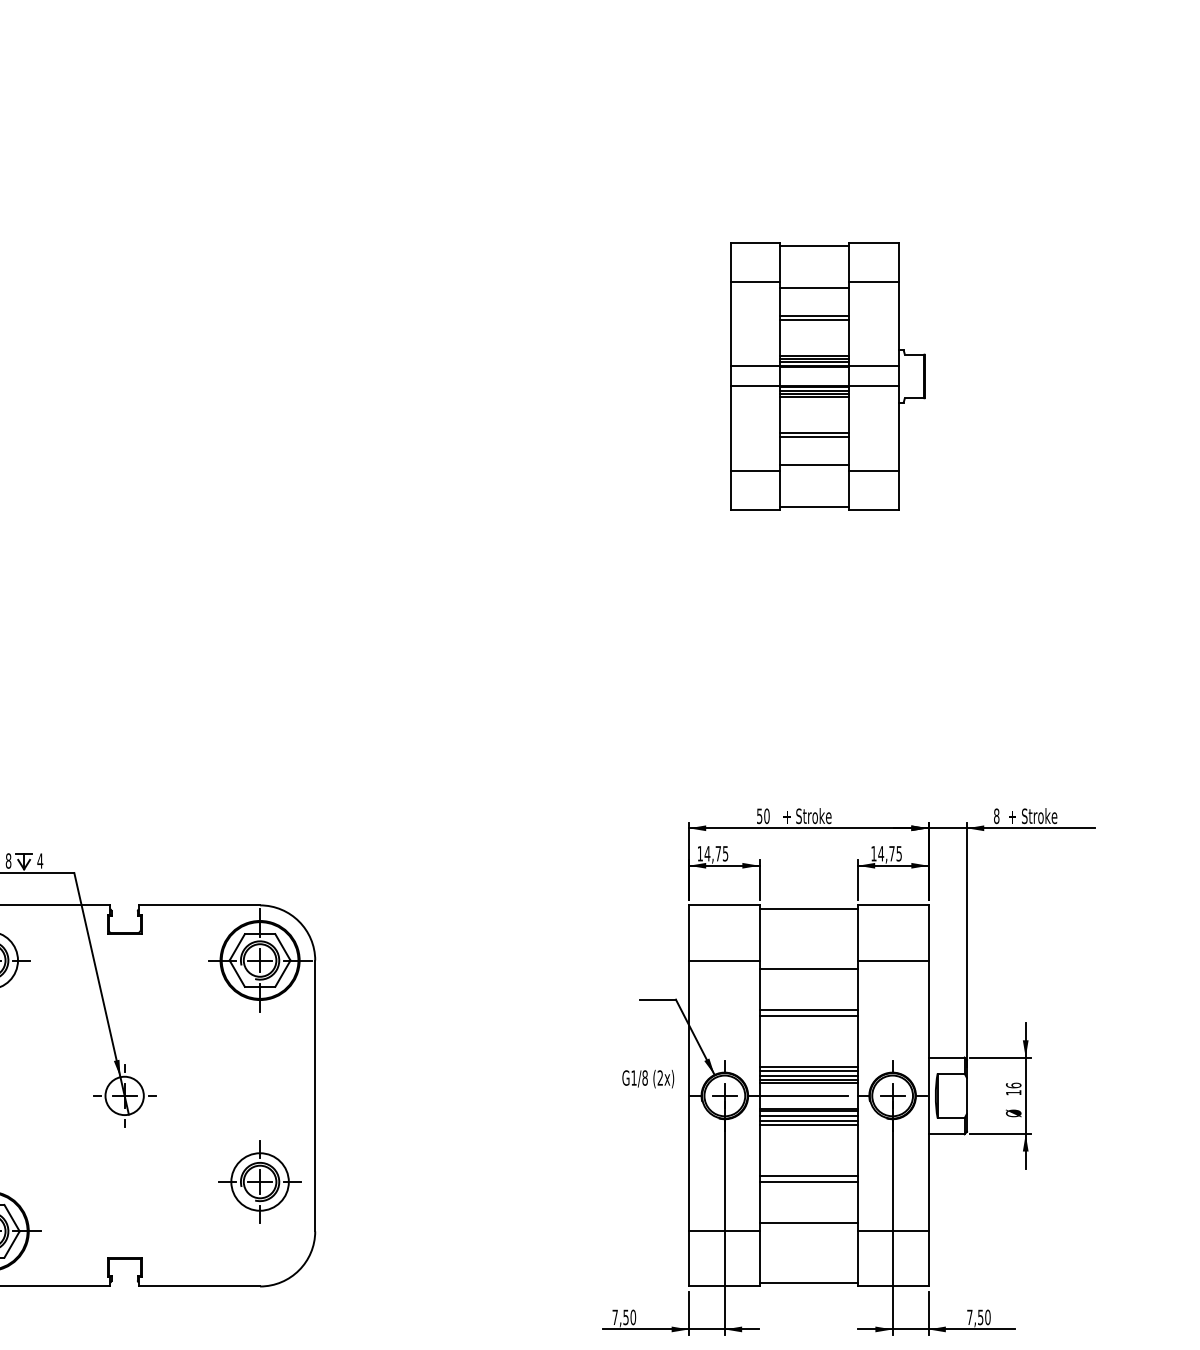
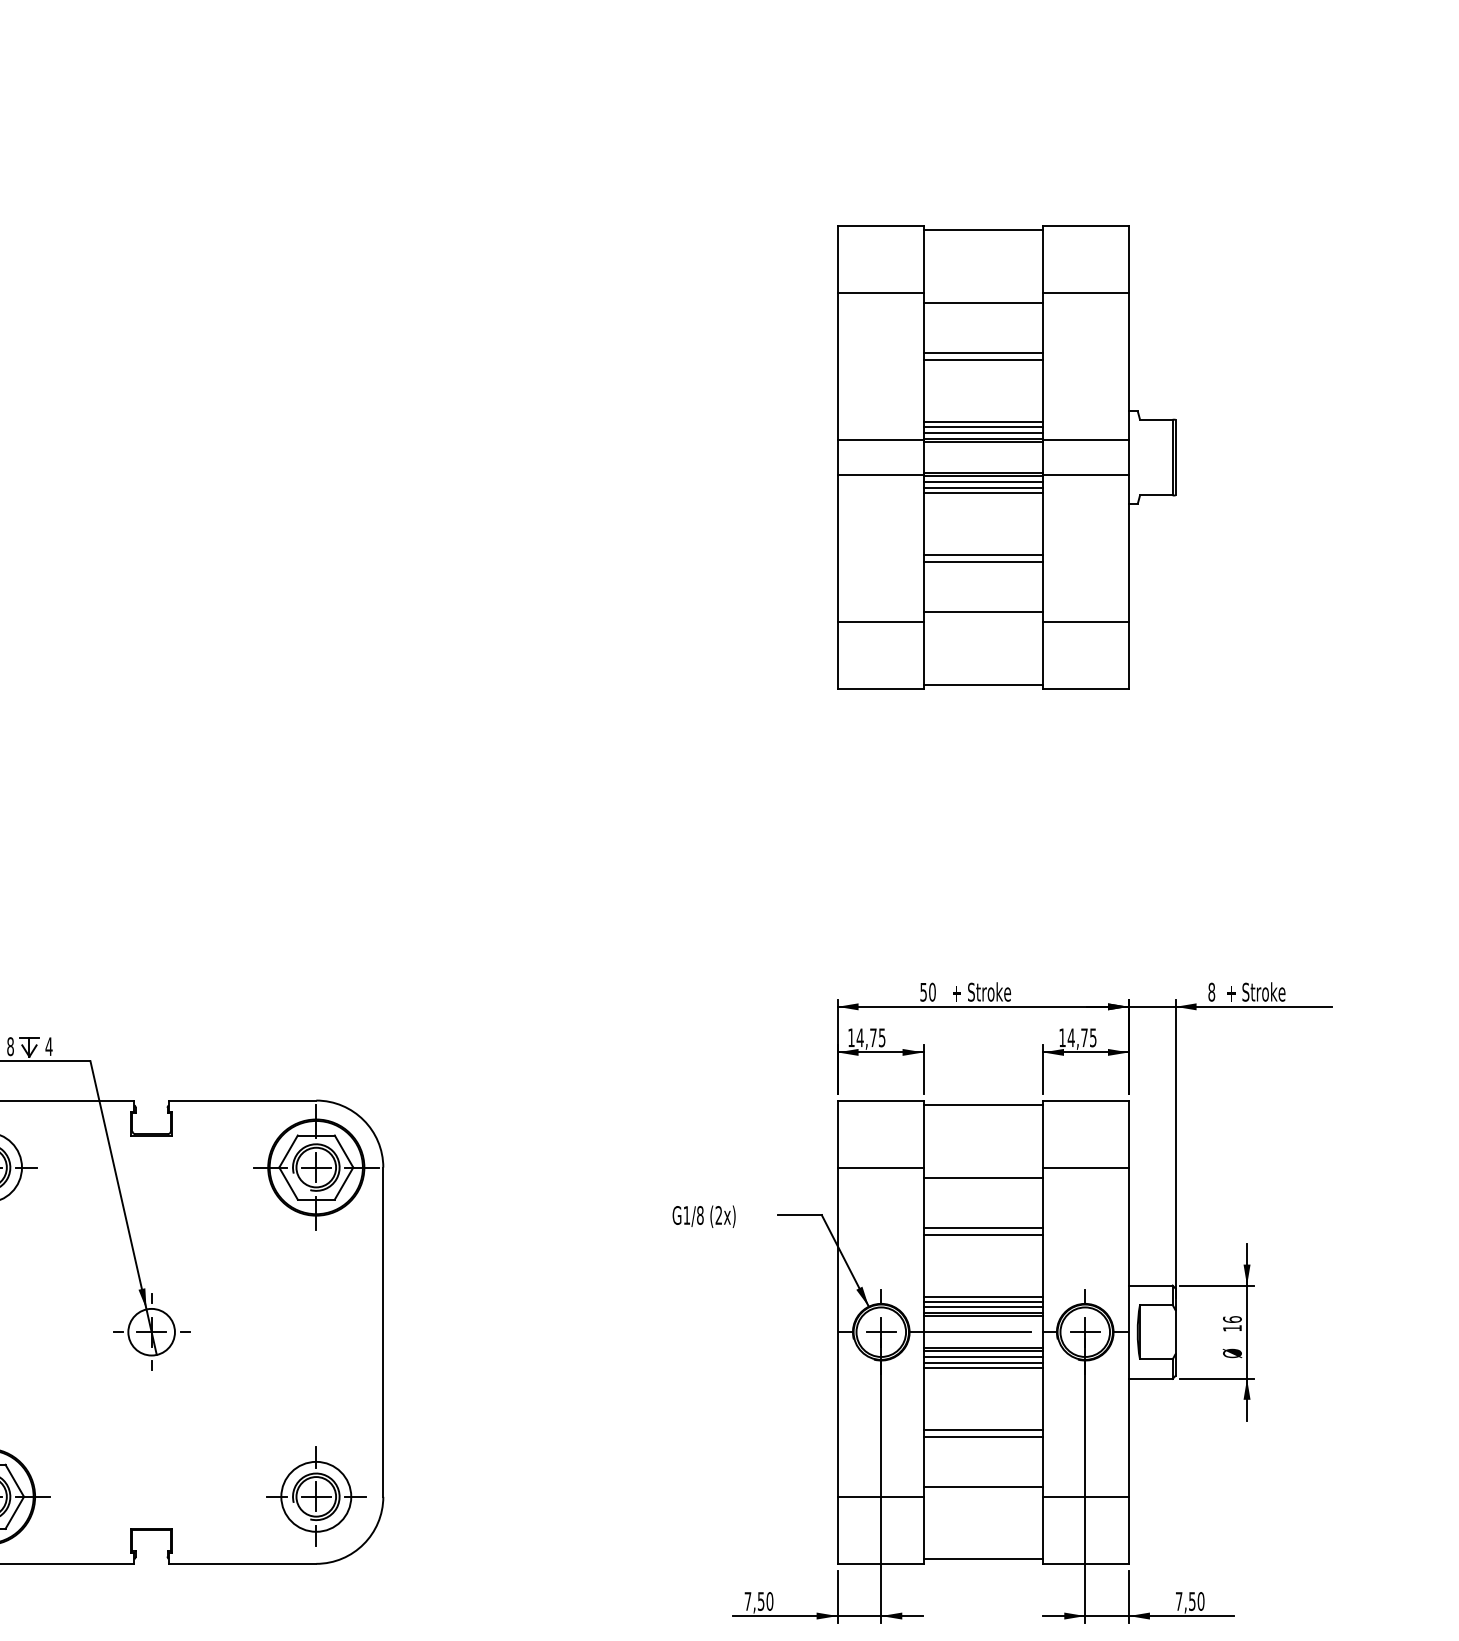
part: (827, 376) -> (1006, 457), size x1.43
text: (647, 1078) -> (703, 1216), moved
part: (260, 1181) -> (316, 1496), moved

